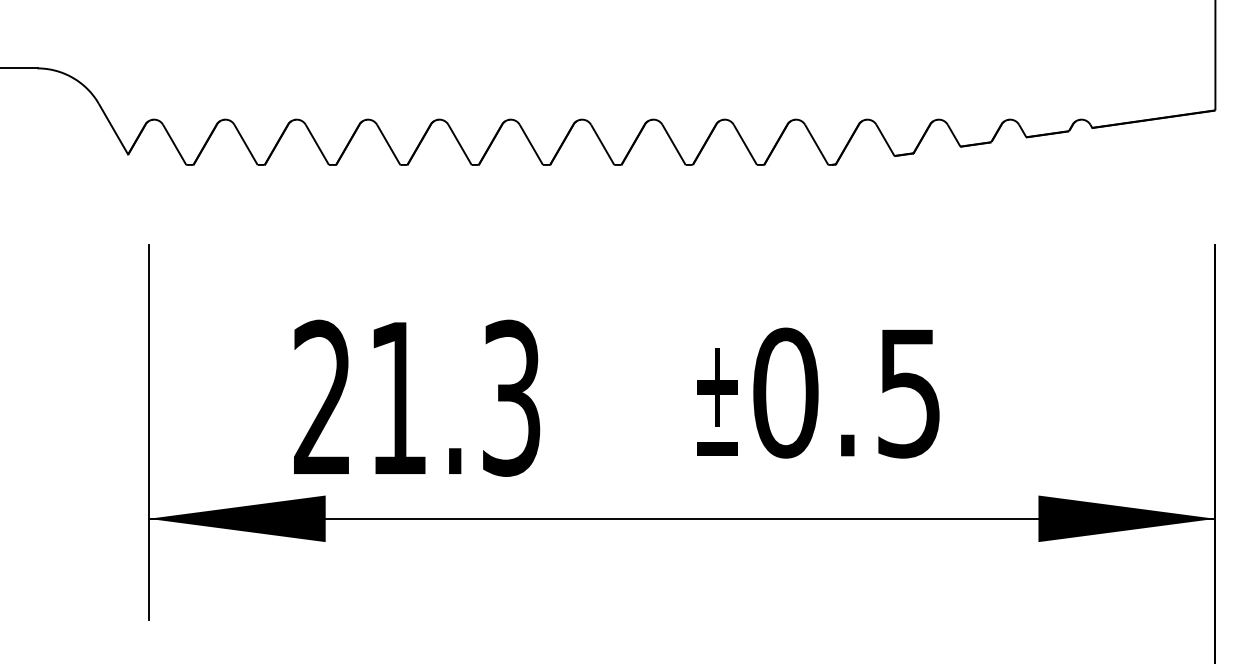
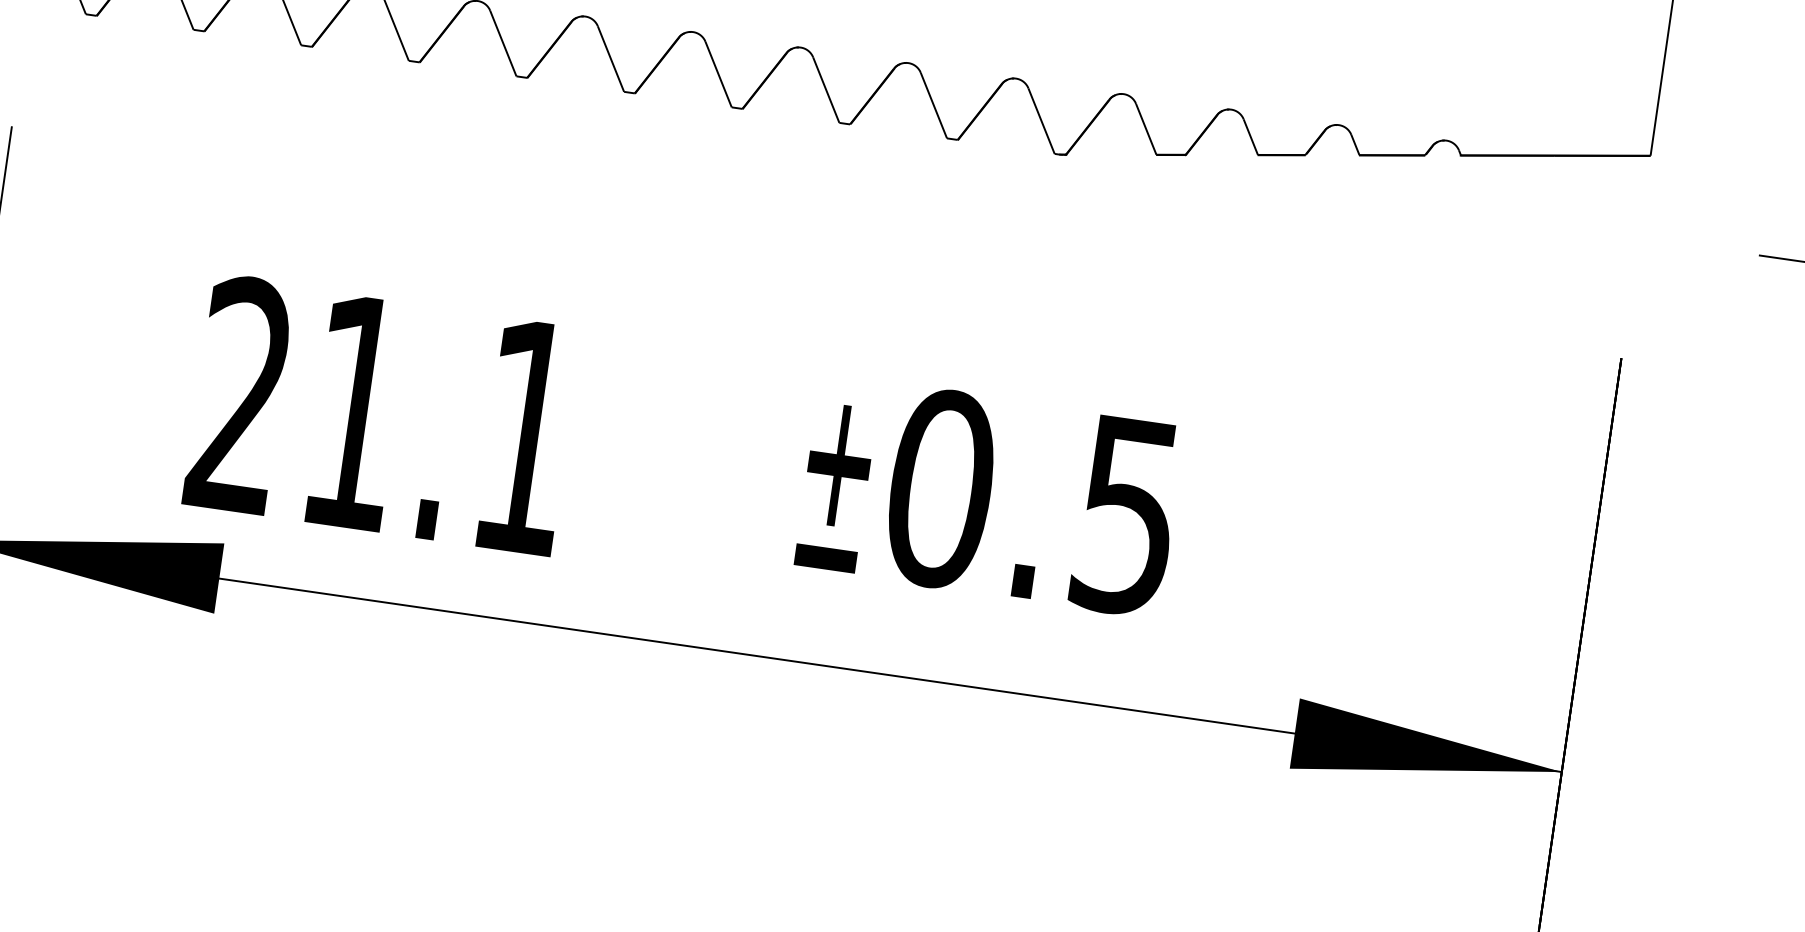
text: (511, 397) -> (526, 435), 21.3 -> 21.1

